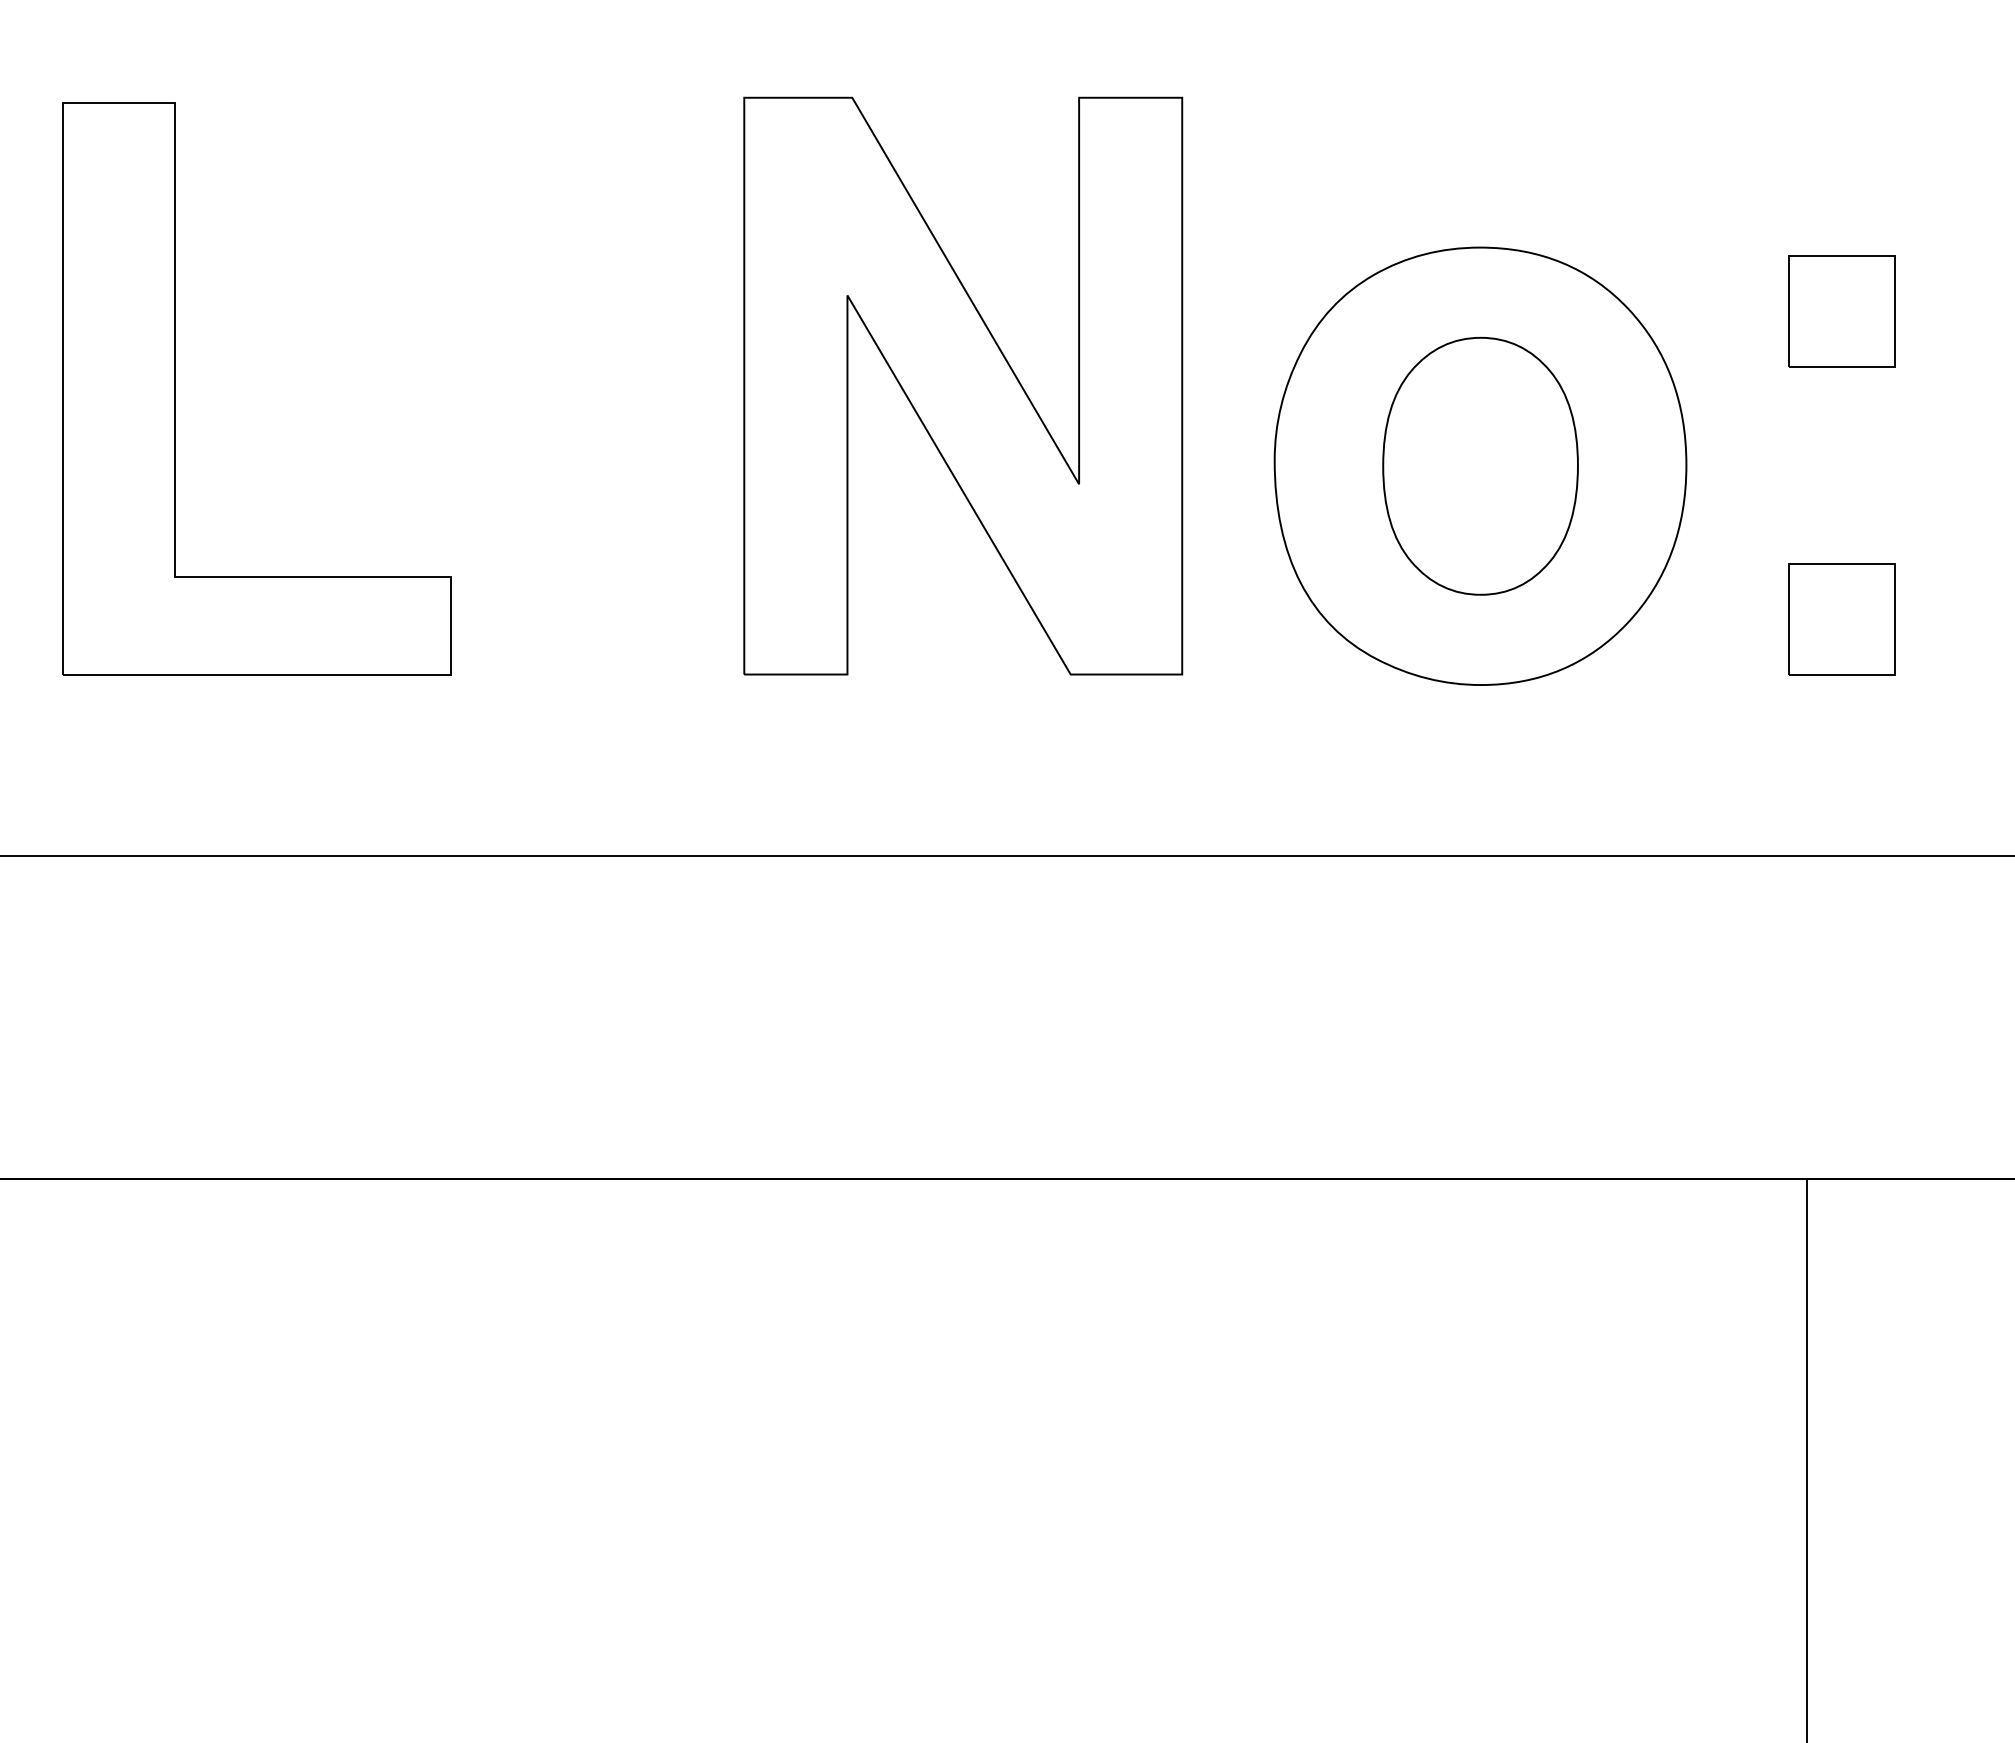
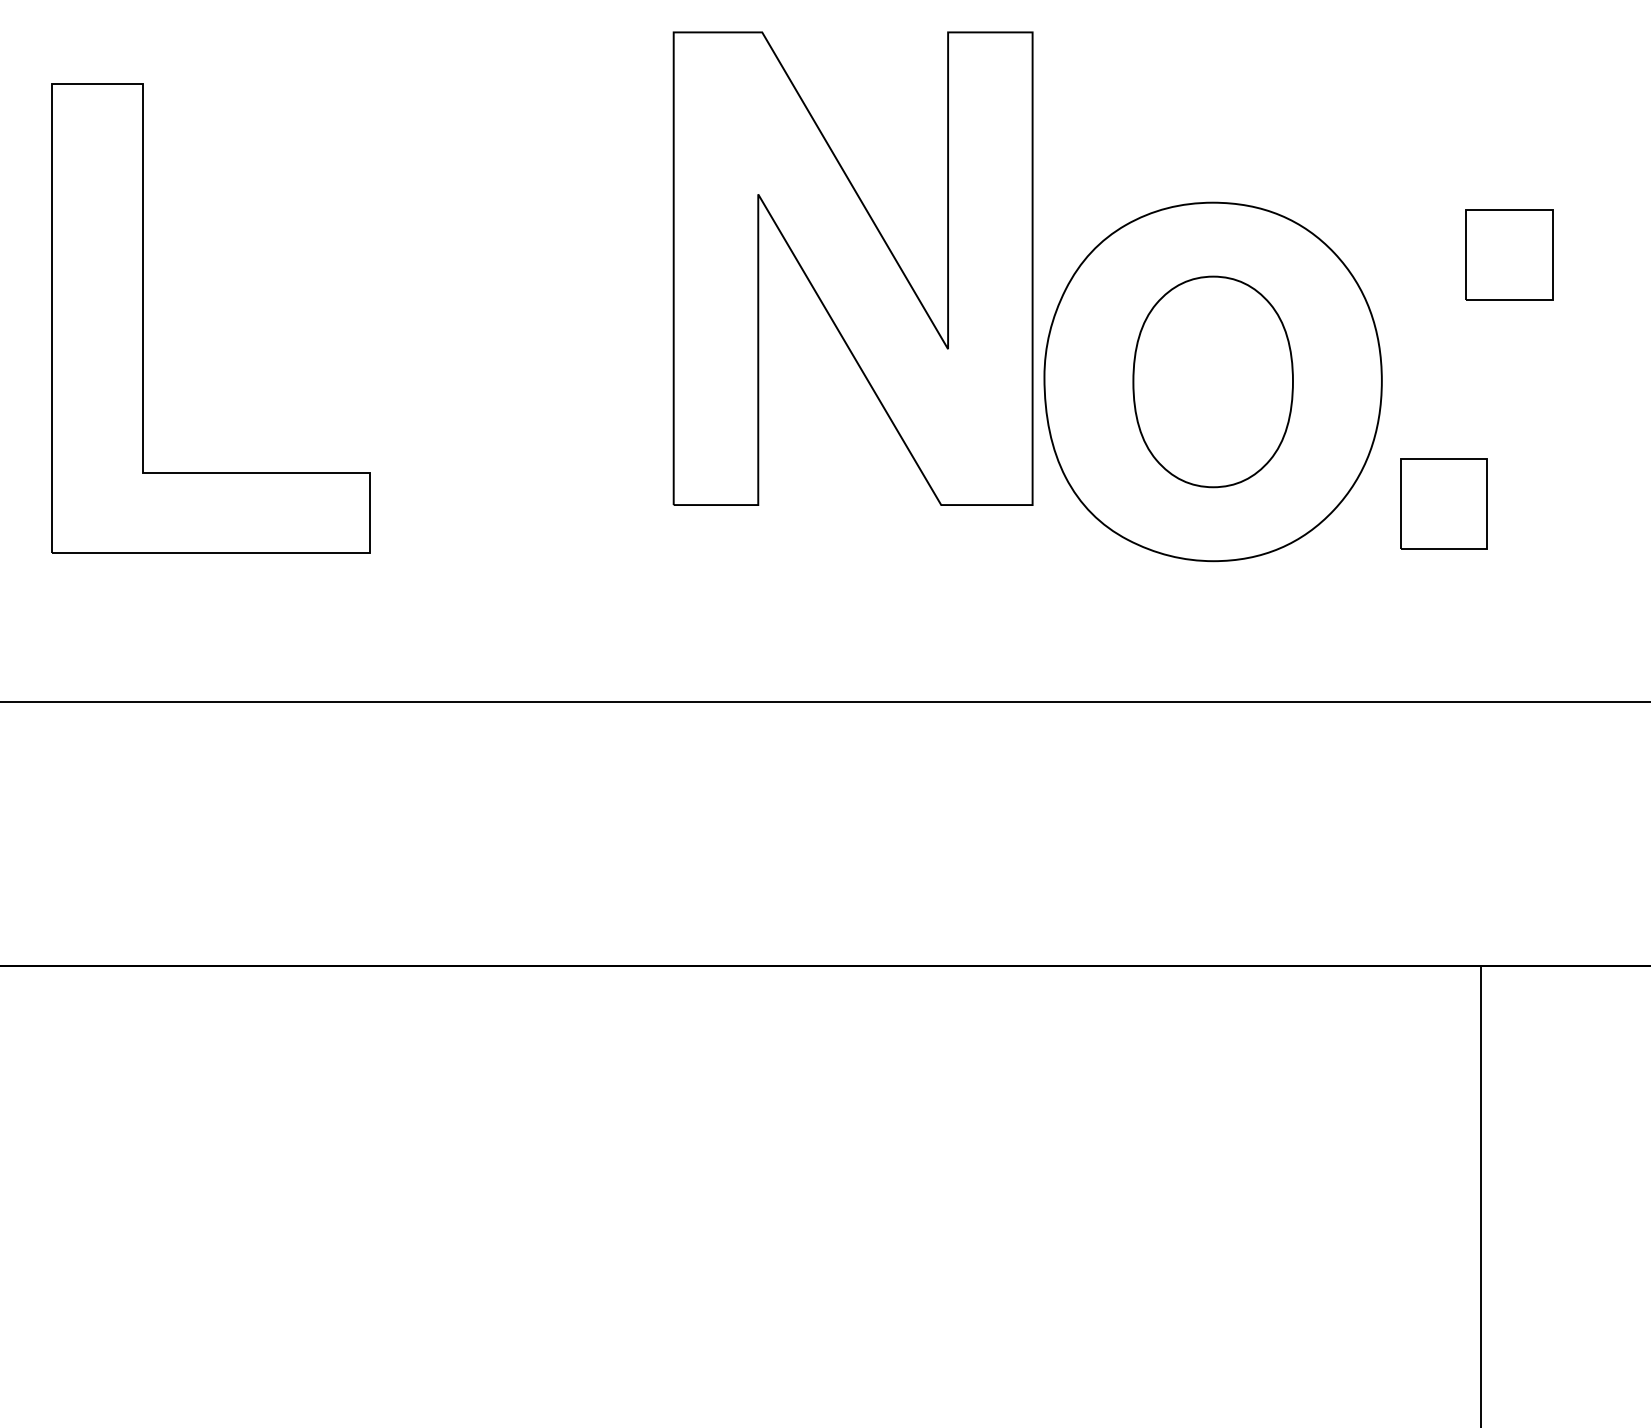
part: (963, 385) -> (853, 268), moved
part: (1841, 619) -> (1443, 504), moved

